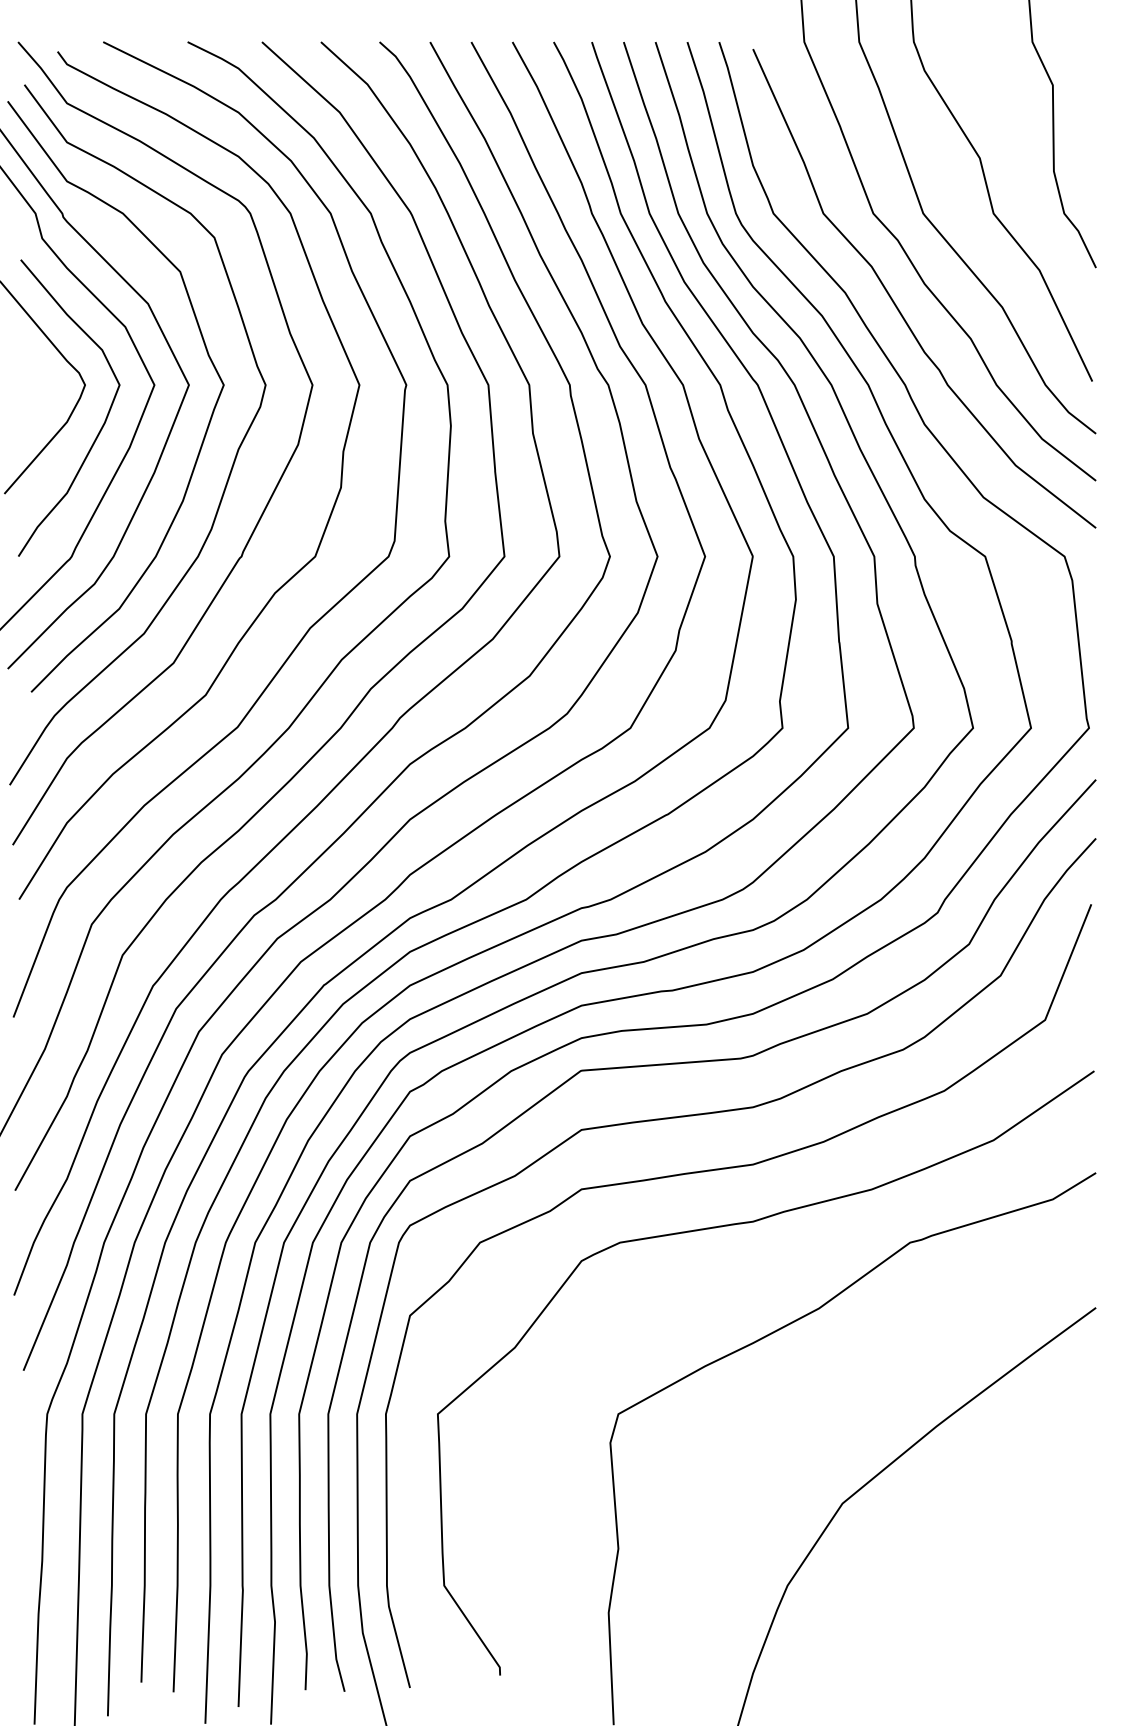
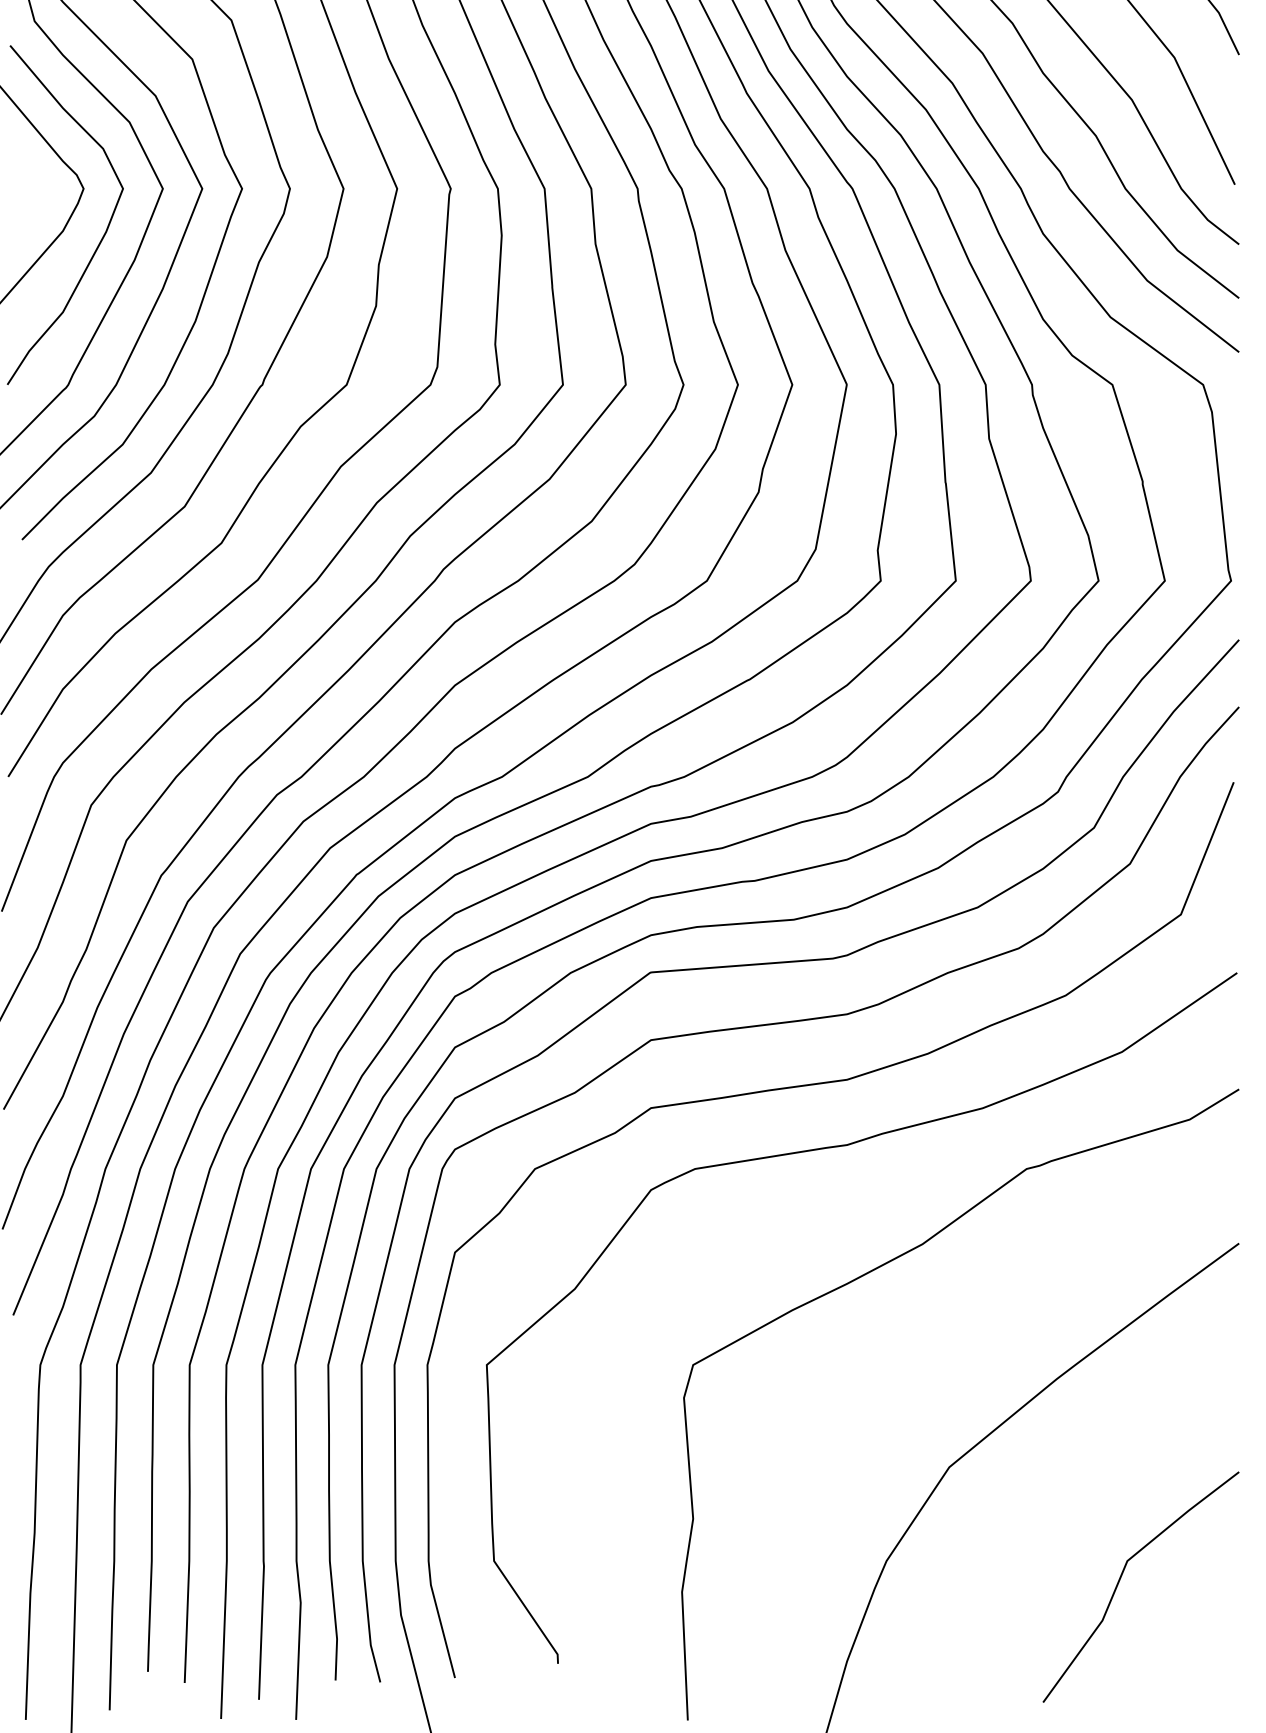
line: (993, 1600) -> (1121, 1578), added

